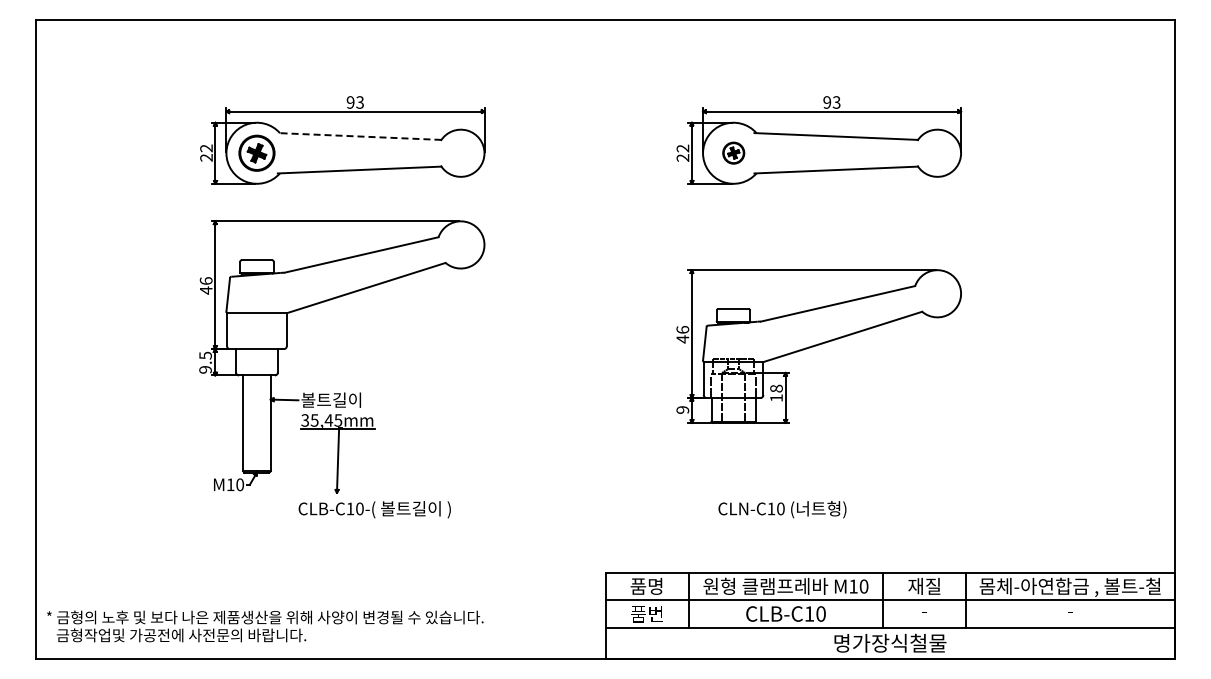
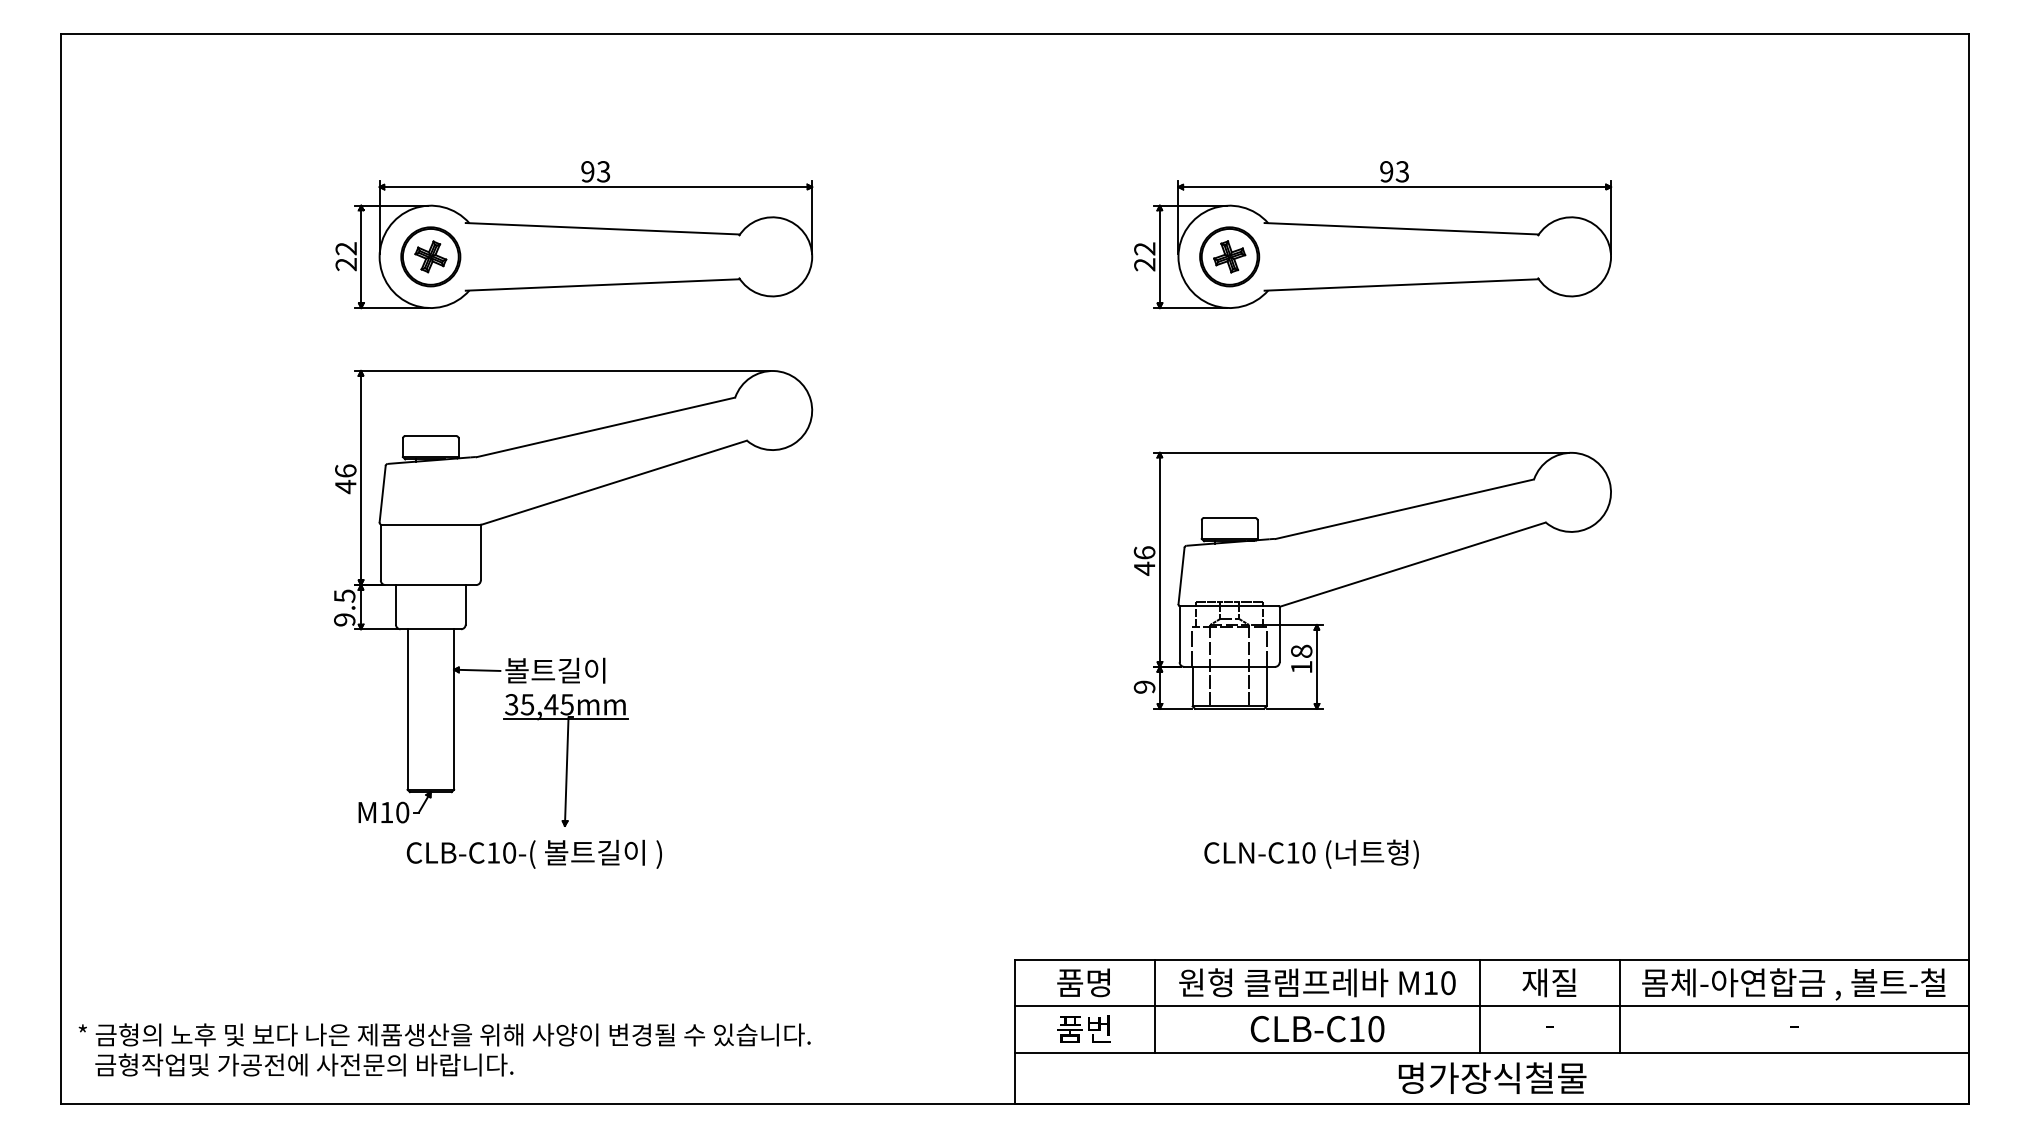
line: (359, 136) -> (602, 228), dashed -> solid
part: (733, 152) -> (1229, 255), size x1.67
text: (374, 509) -> (533, 853), moved

